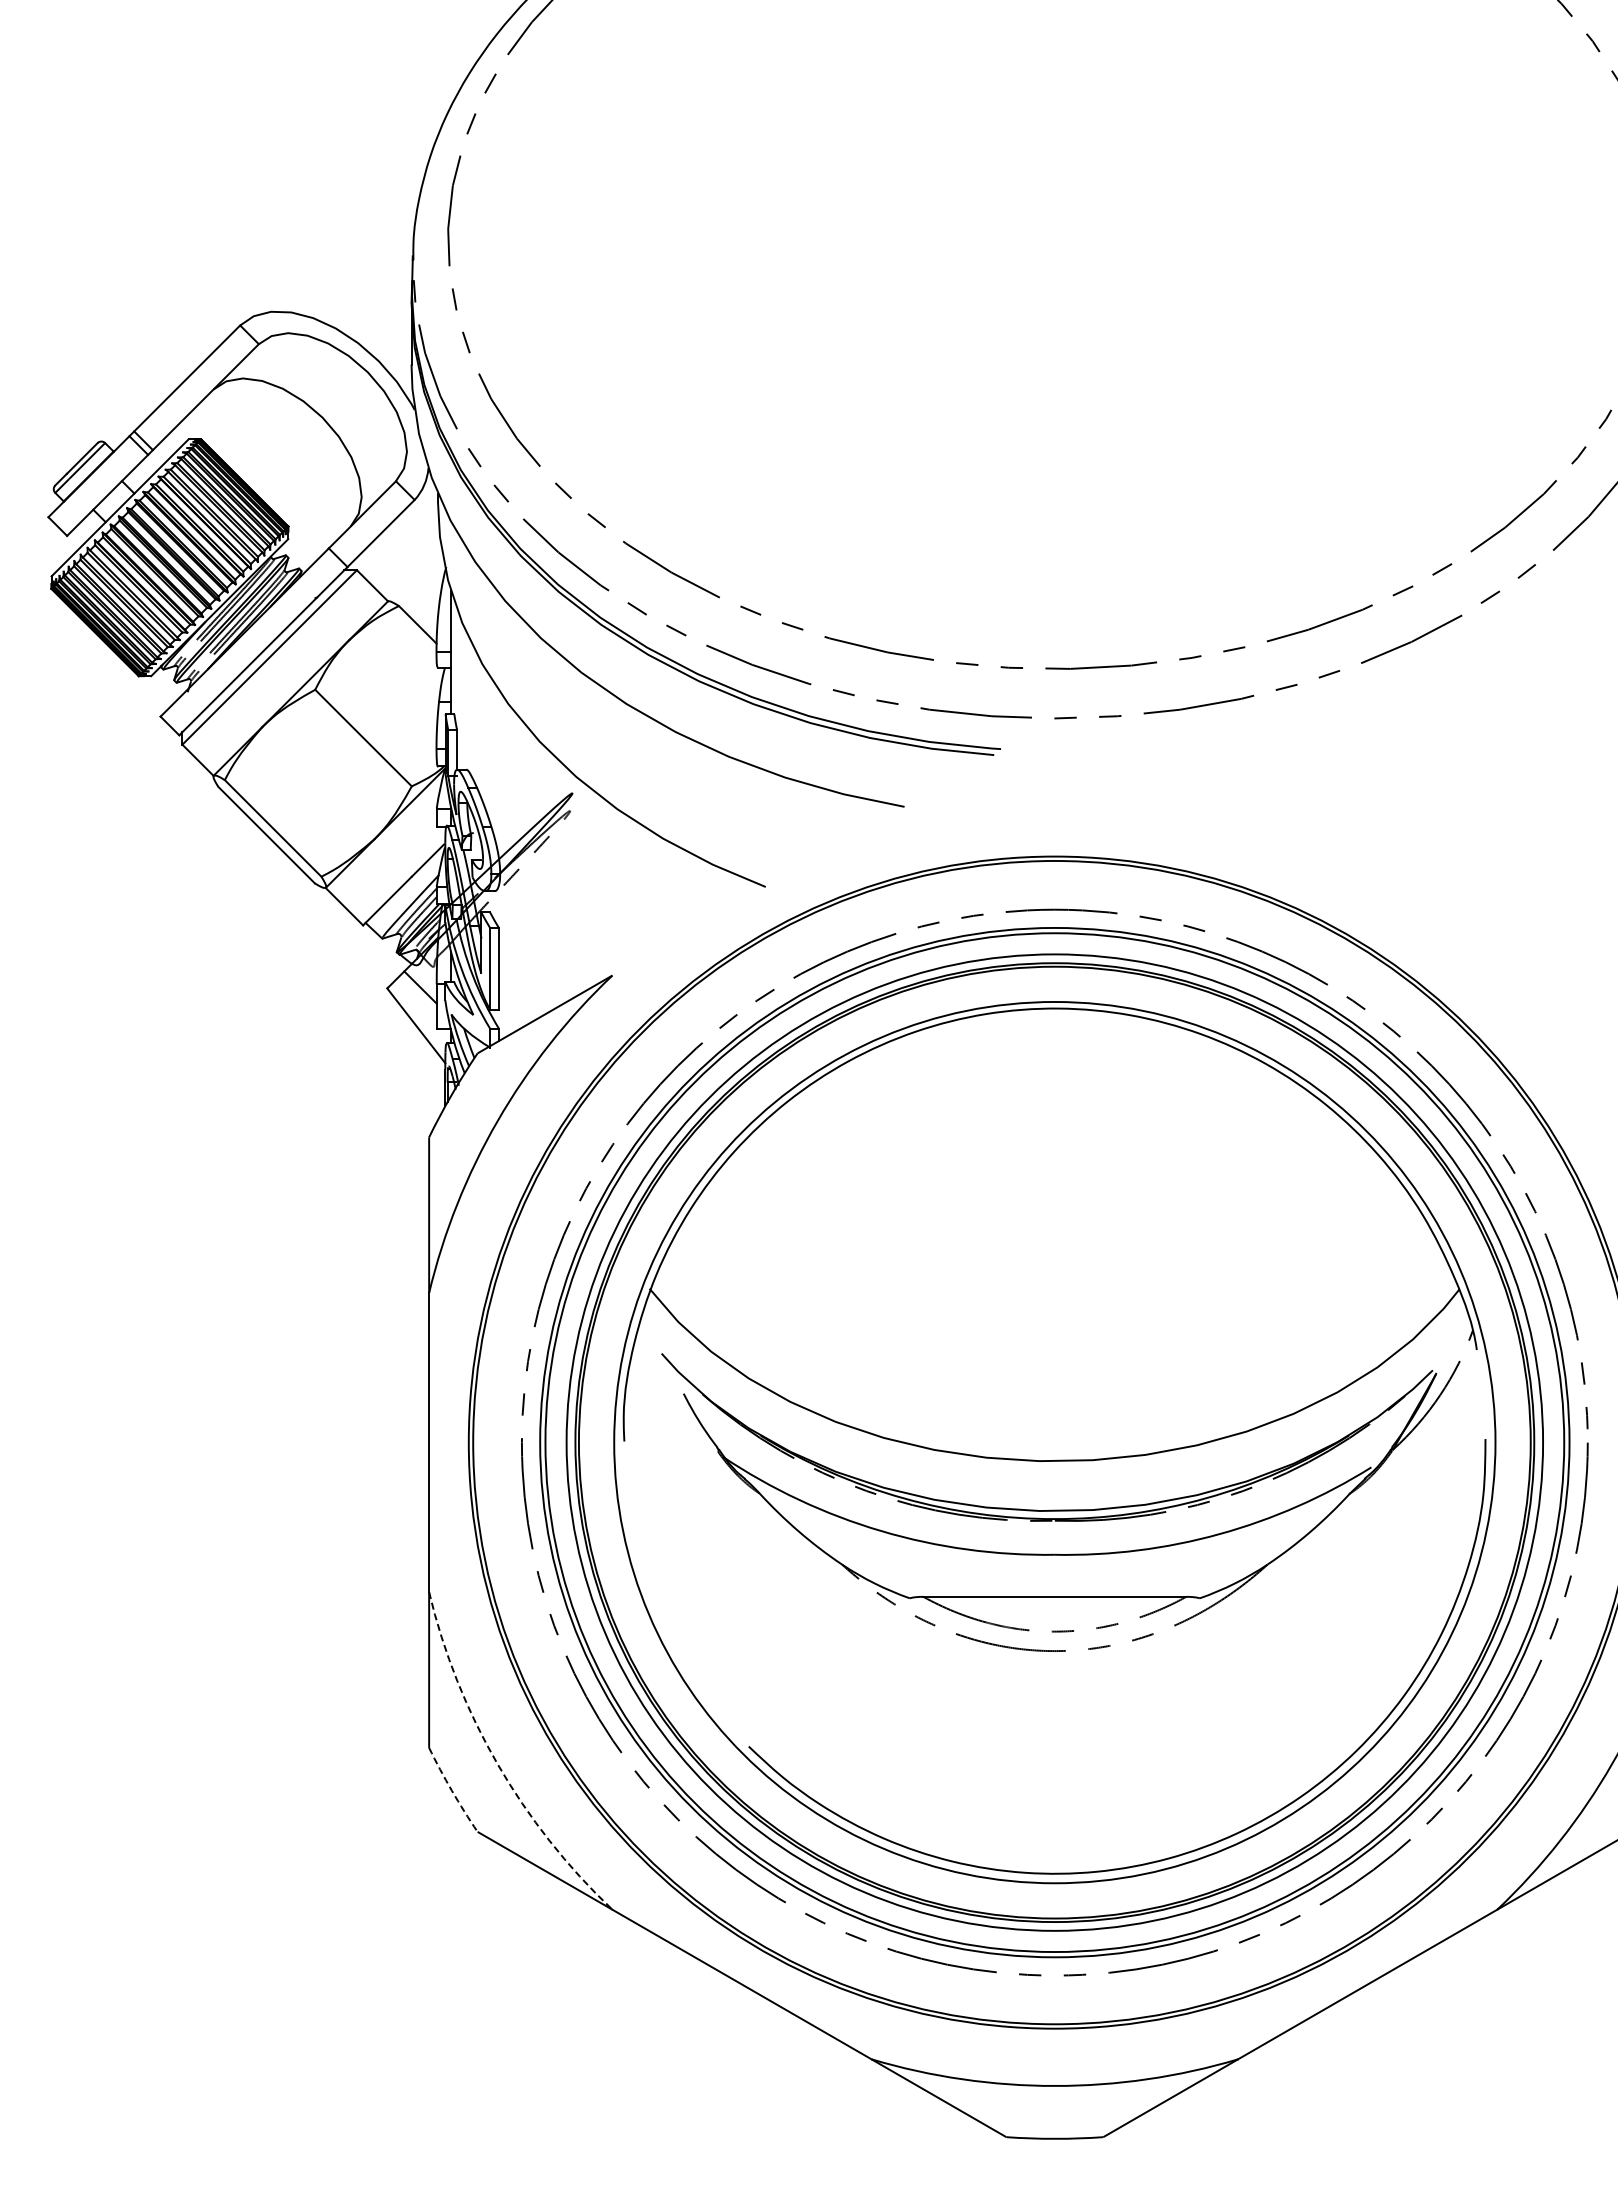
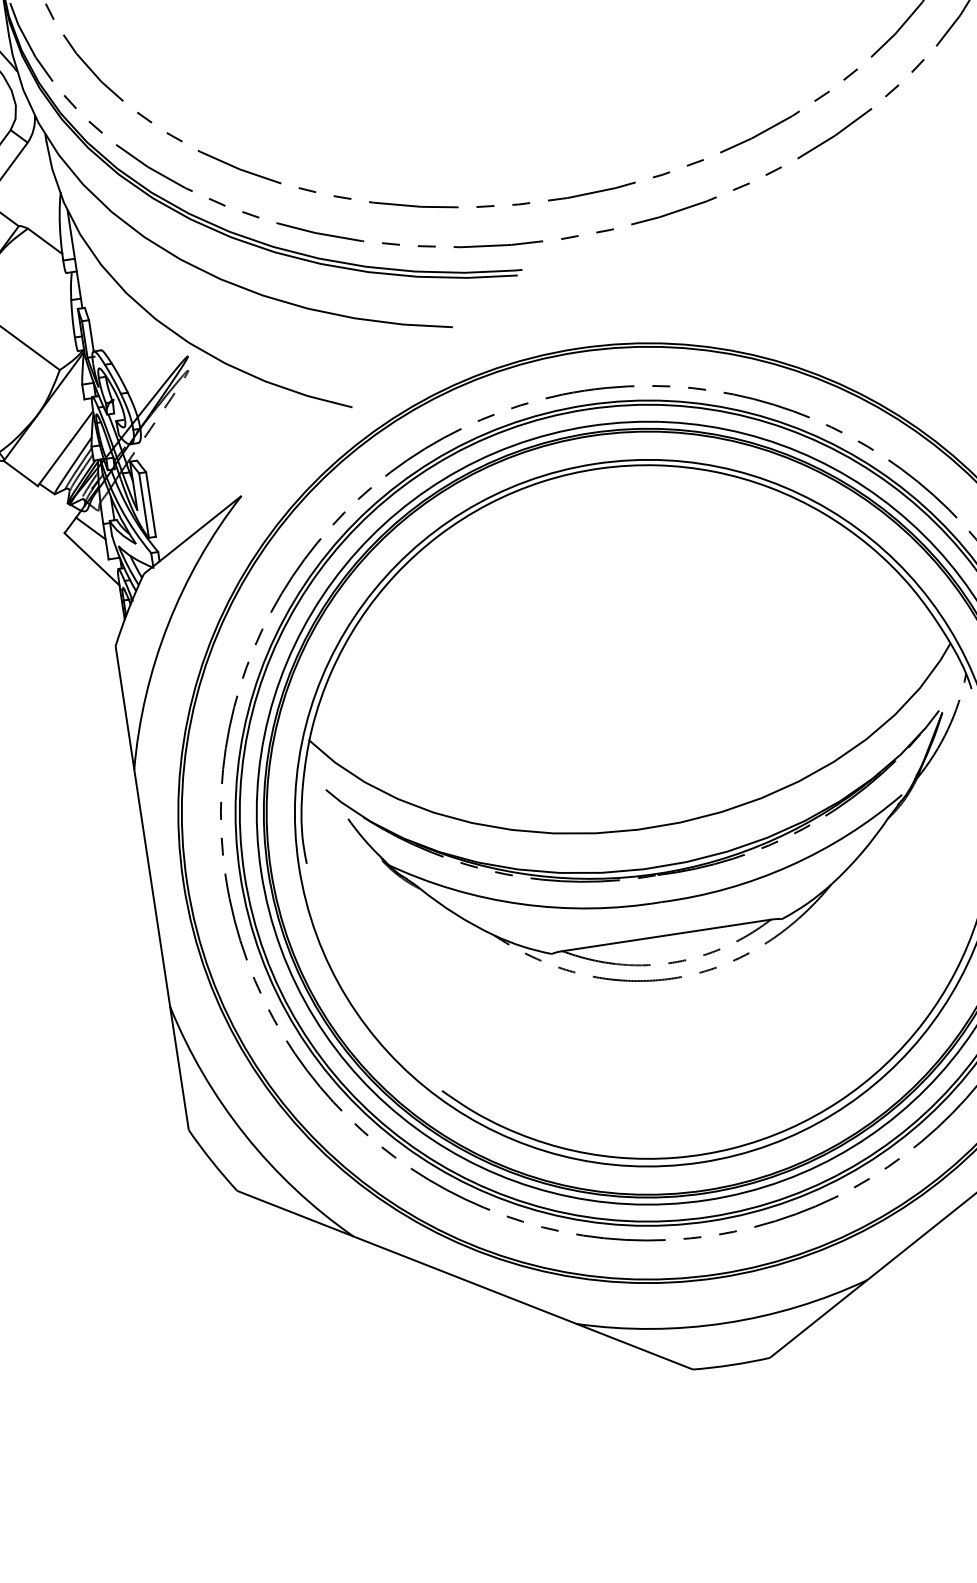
arc: (497, 1764) -> (245, 1135), dashed -> solid
arc: (451, 1790) -> (211, 1161), dashed -> solid

